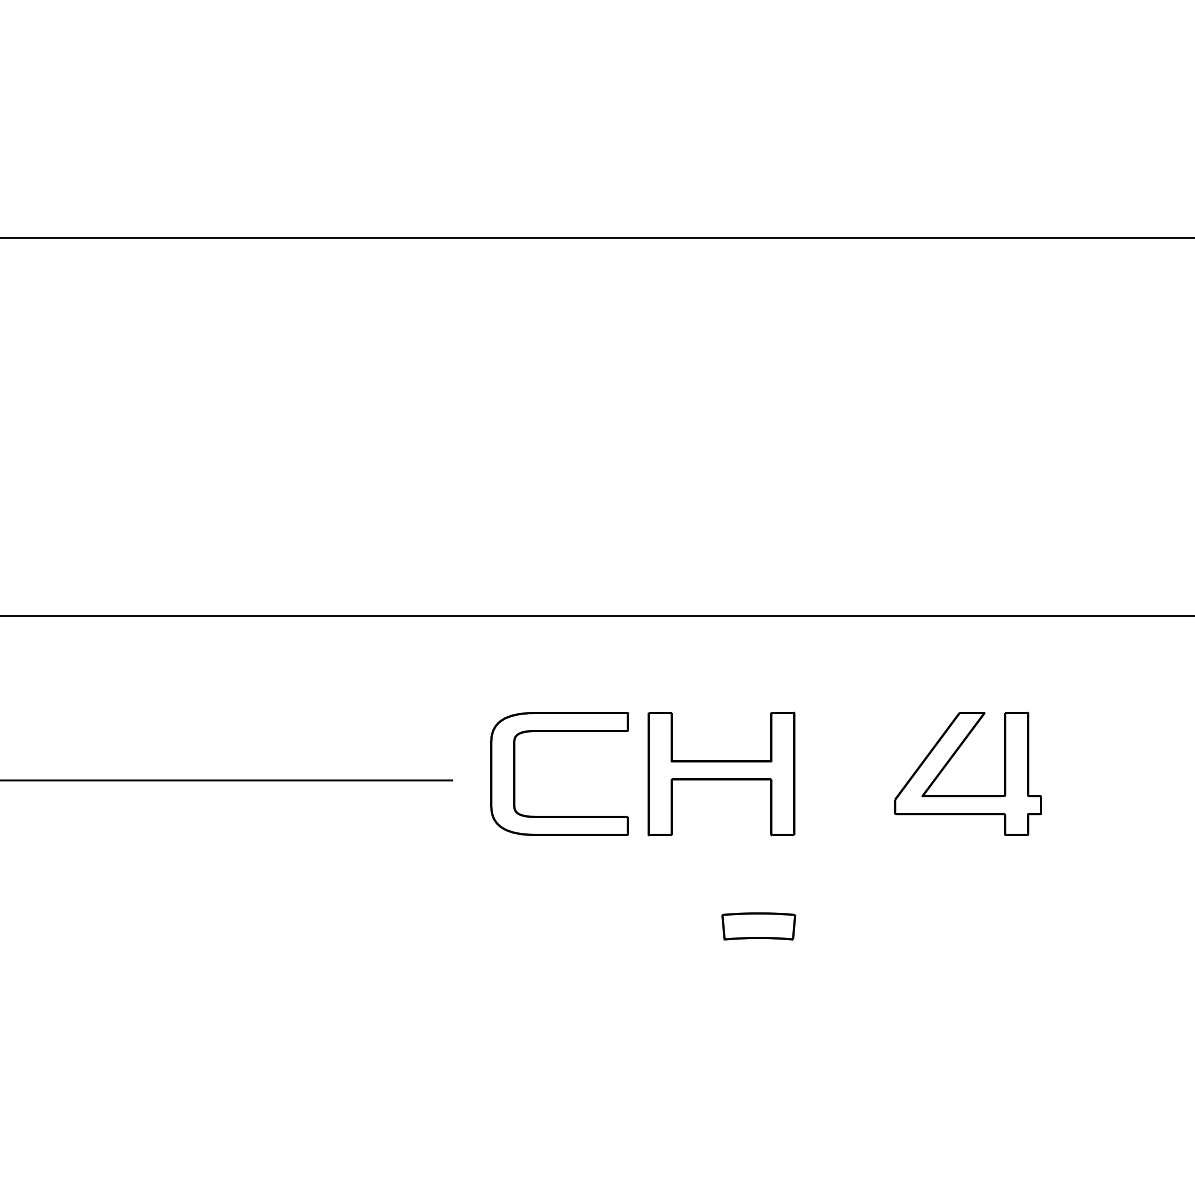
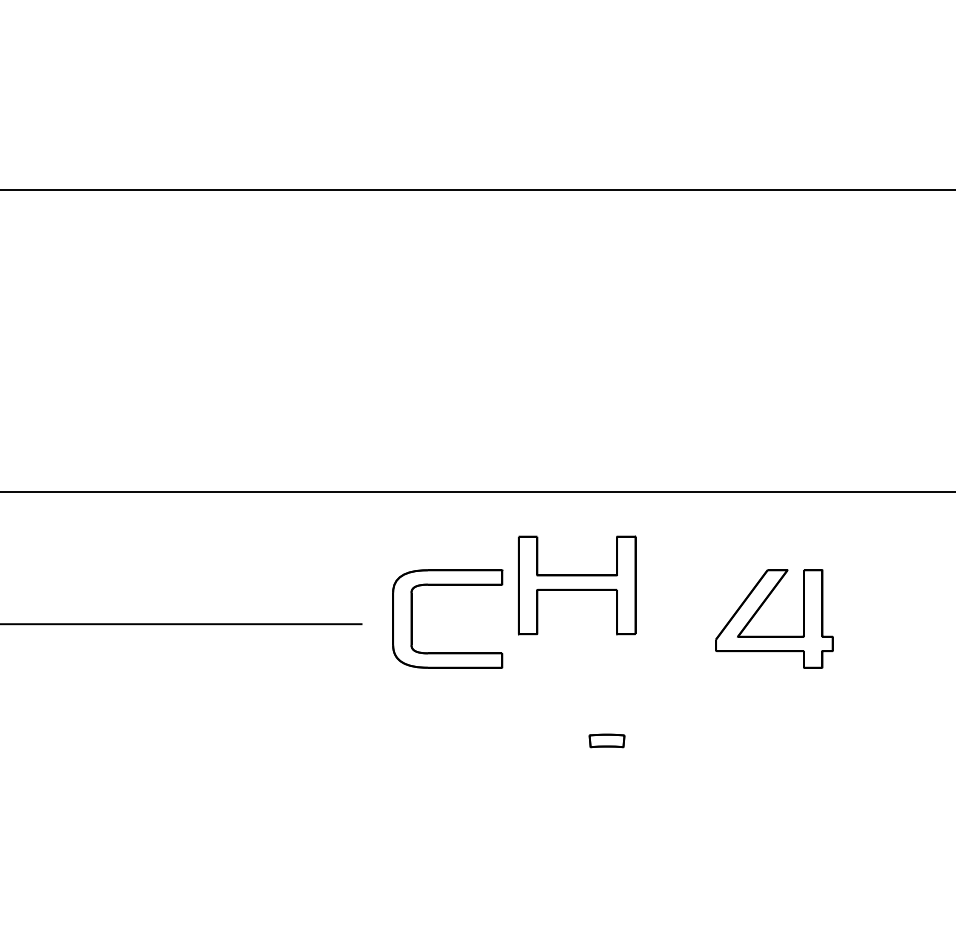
part: (721, 773) -> (577, 585), moved
part: (758, 926) -> (606, 740), size x0.6

